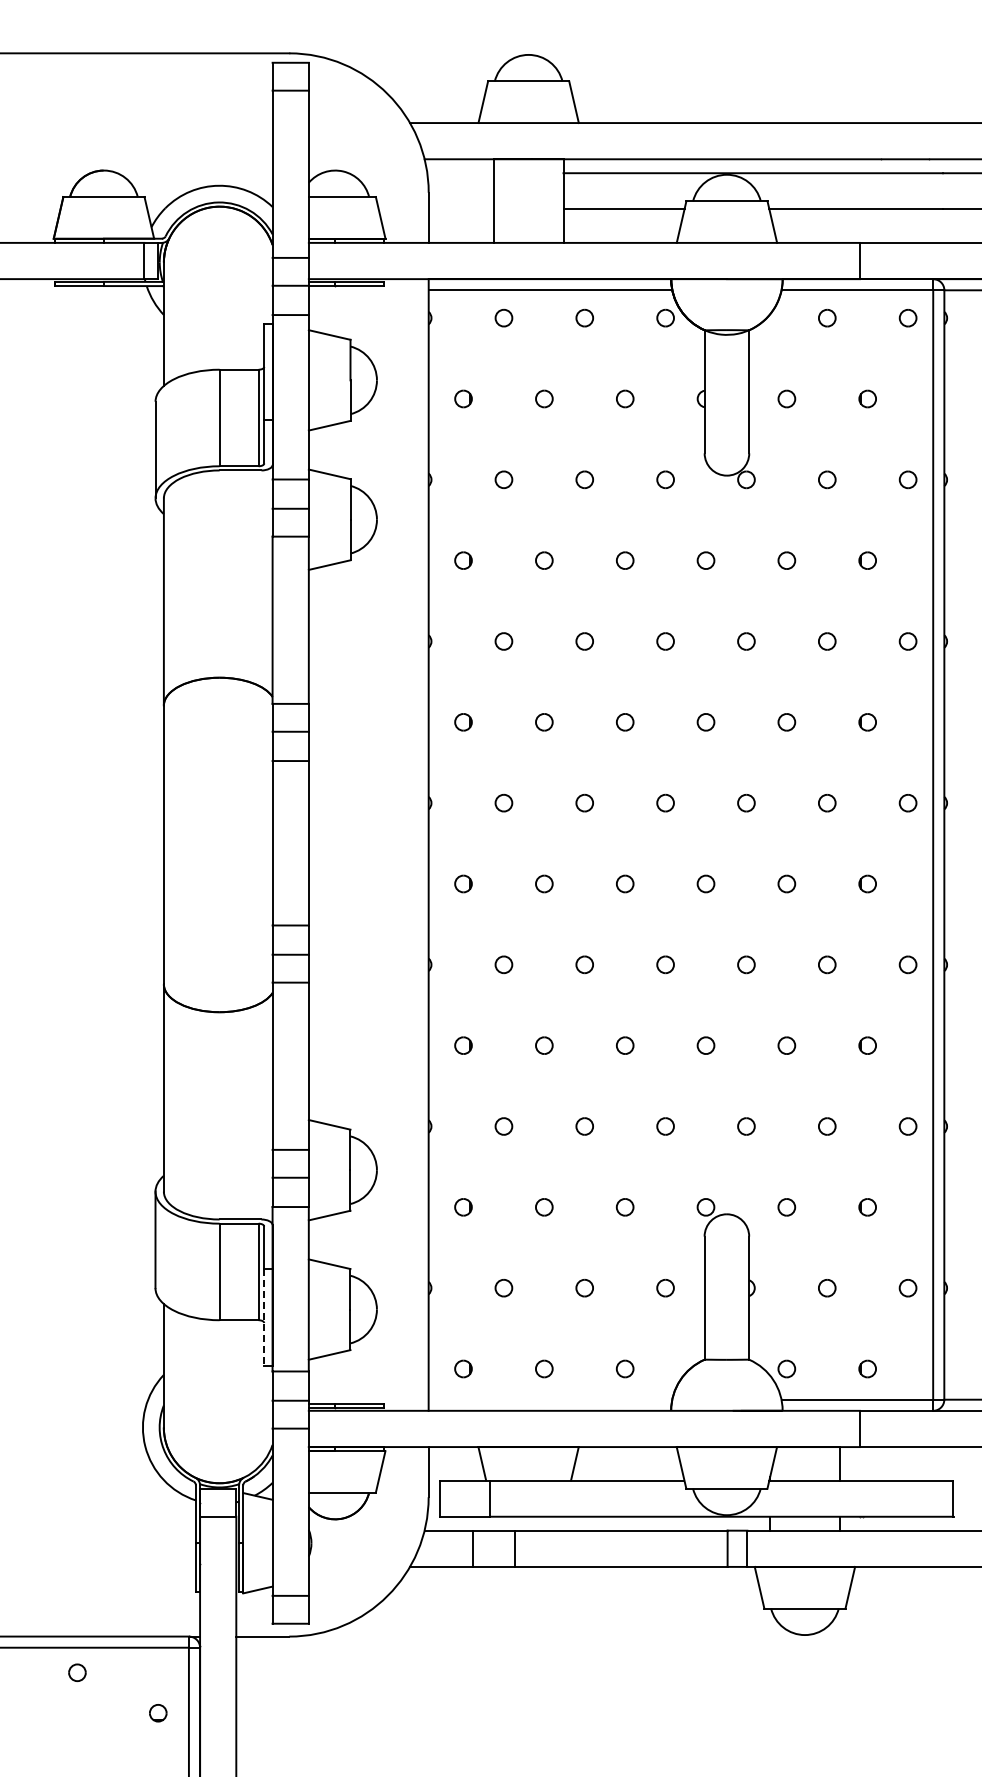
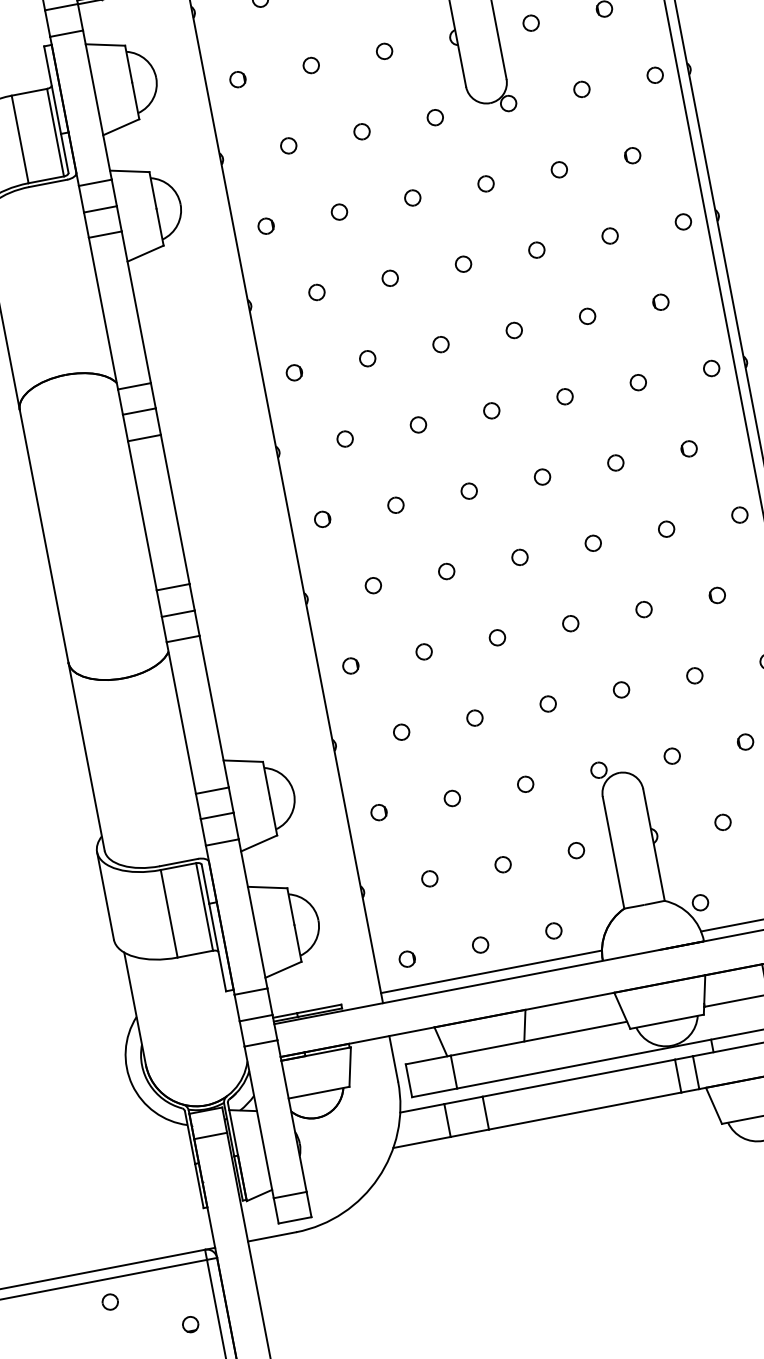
line: (264, 1318) -> (218, 948), dashed -> solid
line: (550, 1399) -> (491, 971), added

